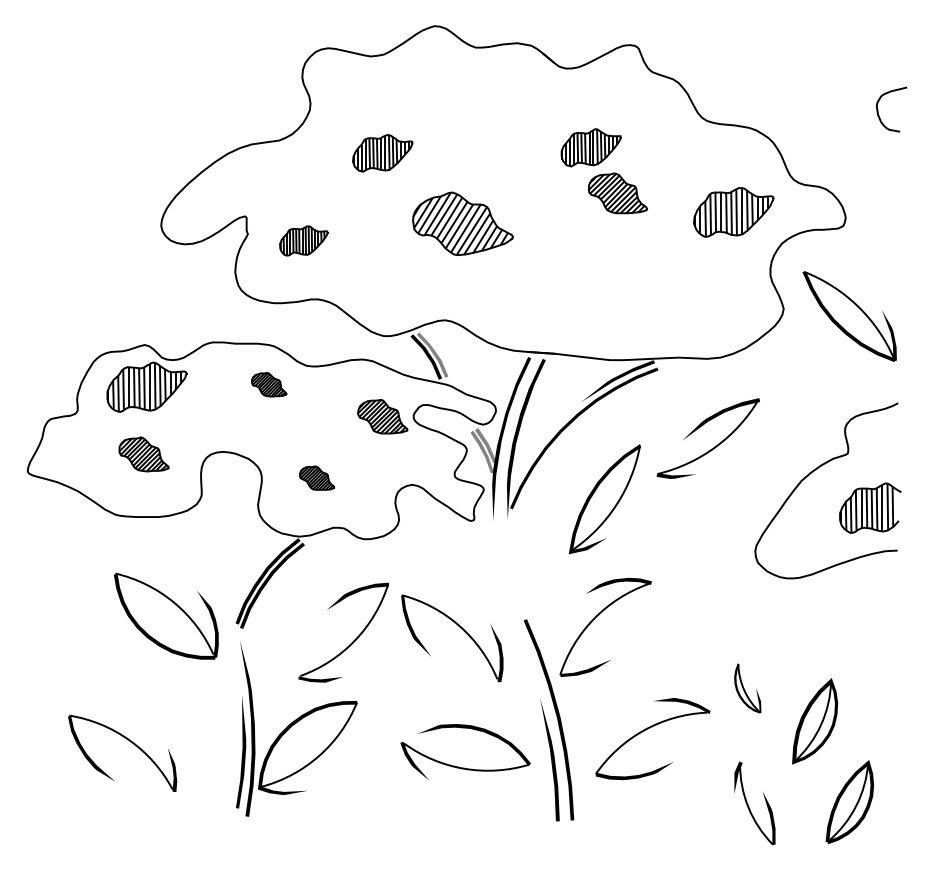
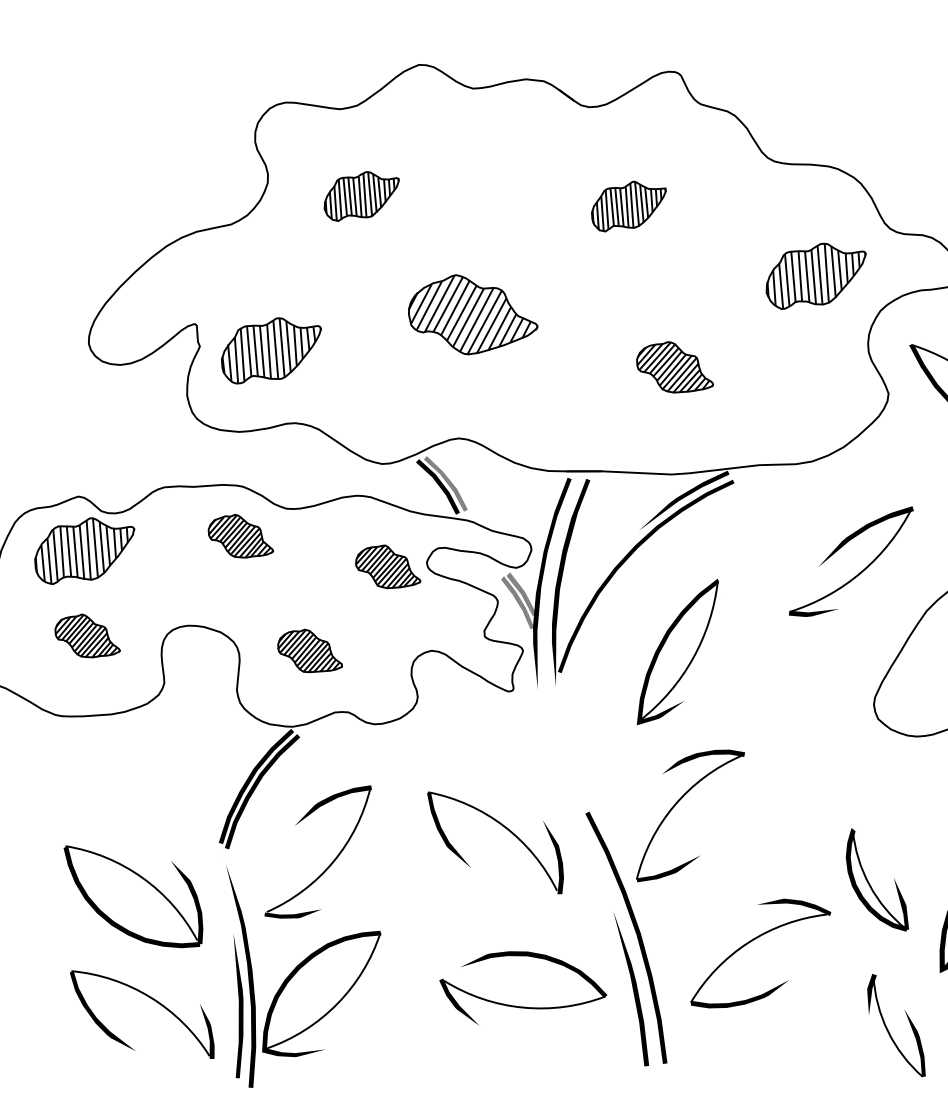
part: (382, 153) -> (361, 196), moved
part: (617, 193) -> (674, 367), moved
part: (303, 240) -> (271, 349), size x1.67
part: (268, 384) -> (239, 535), size x1.43
part: (715, 445) -> (861, 570), moved
part: (316, 477) -> (308, 649), size x1.43
part: (166, 615) -> (134, 895), moved
part: (352, 641) -> (330, 863), moved
part: (747, 688) -> (876, 880), size x1.67
part: (130, 742) -> (151, 999), moved

